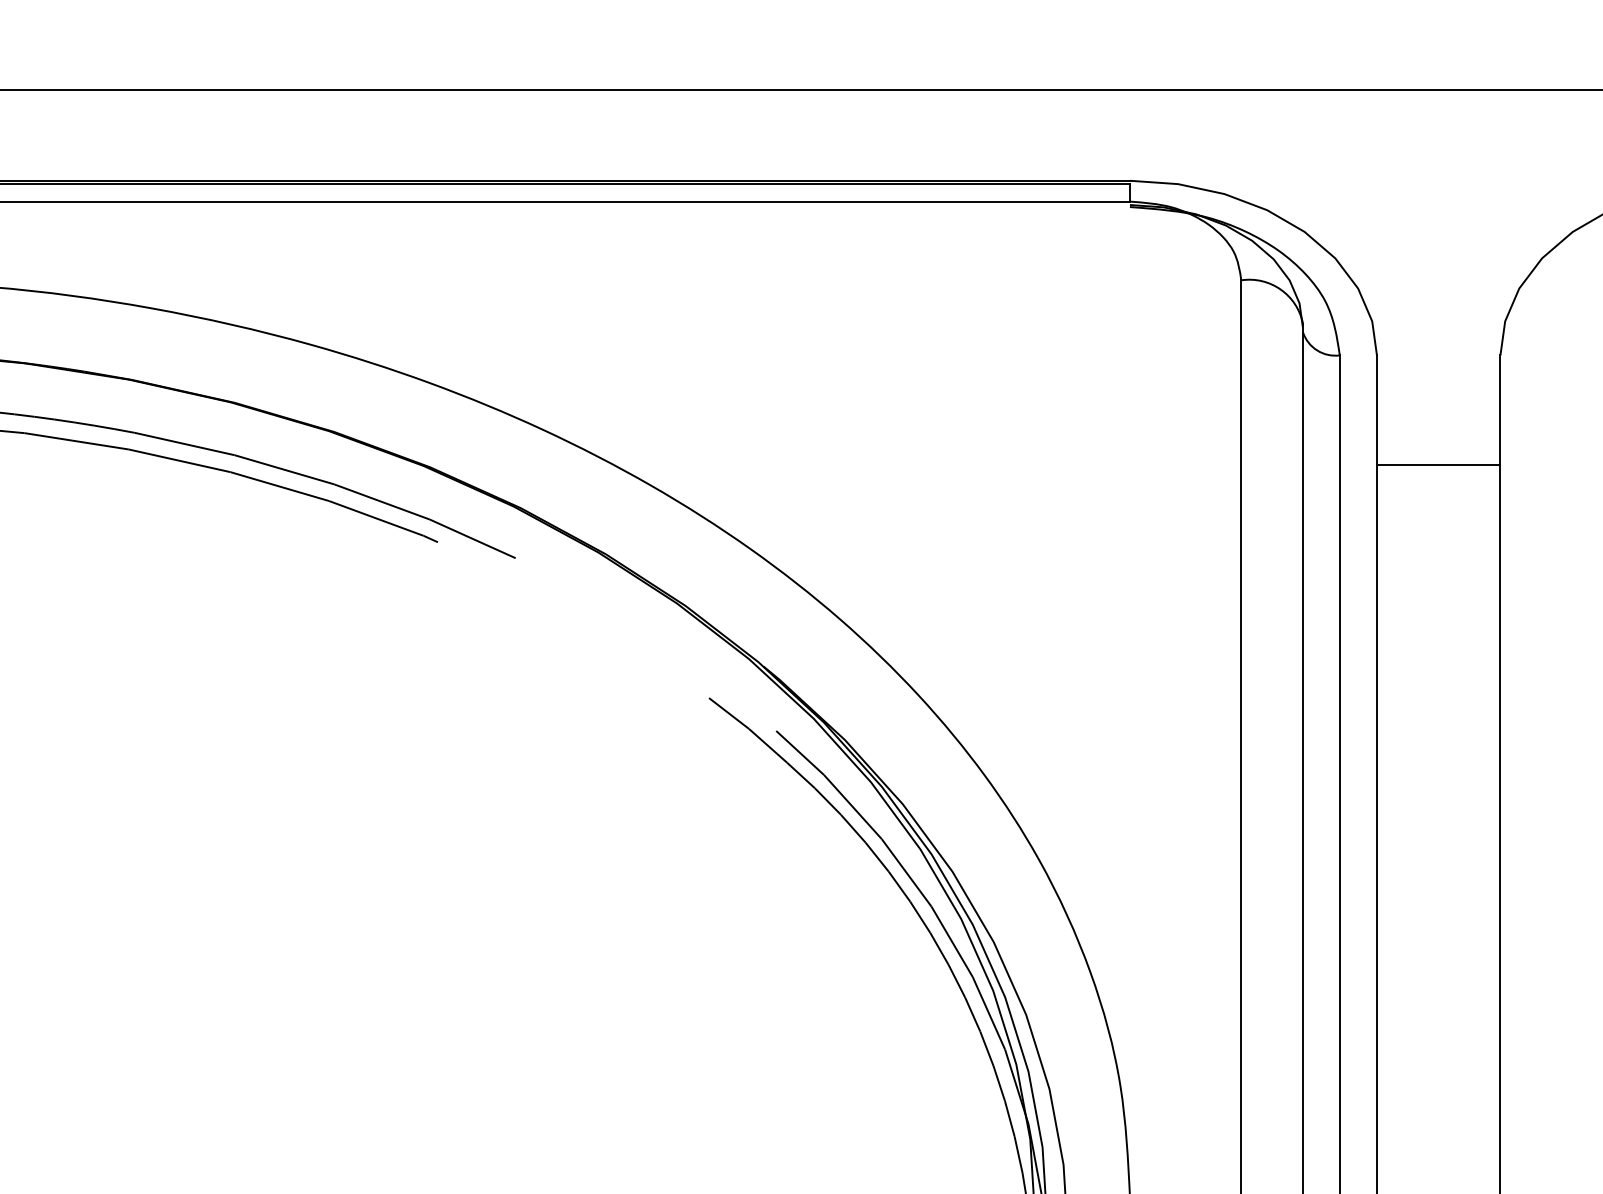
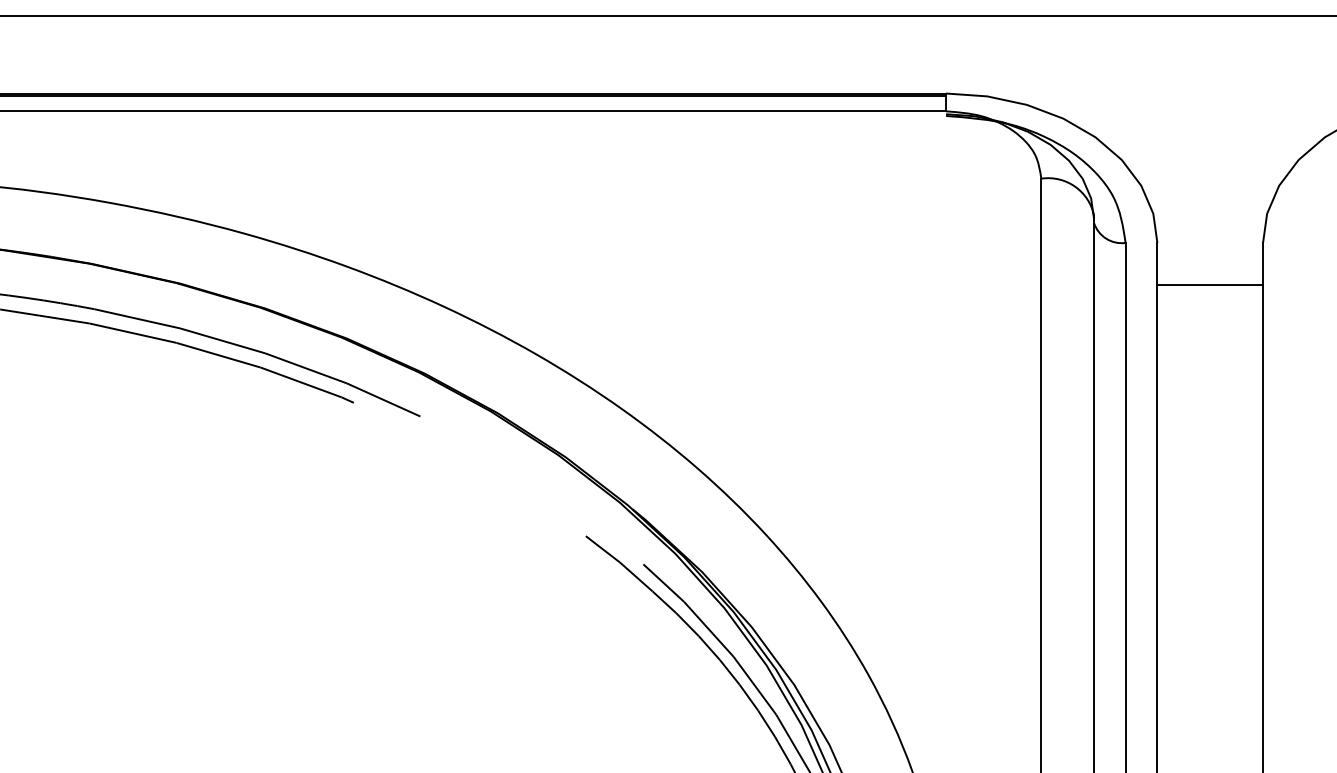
line: (1438, 465) -> (1210, 284), moved

